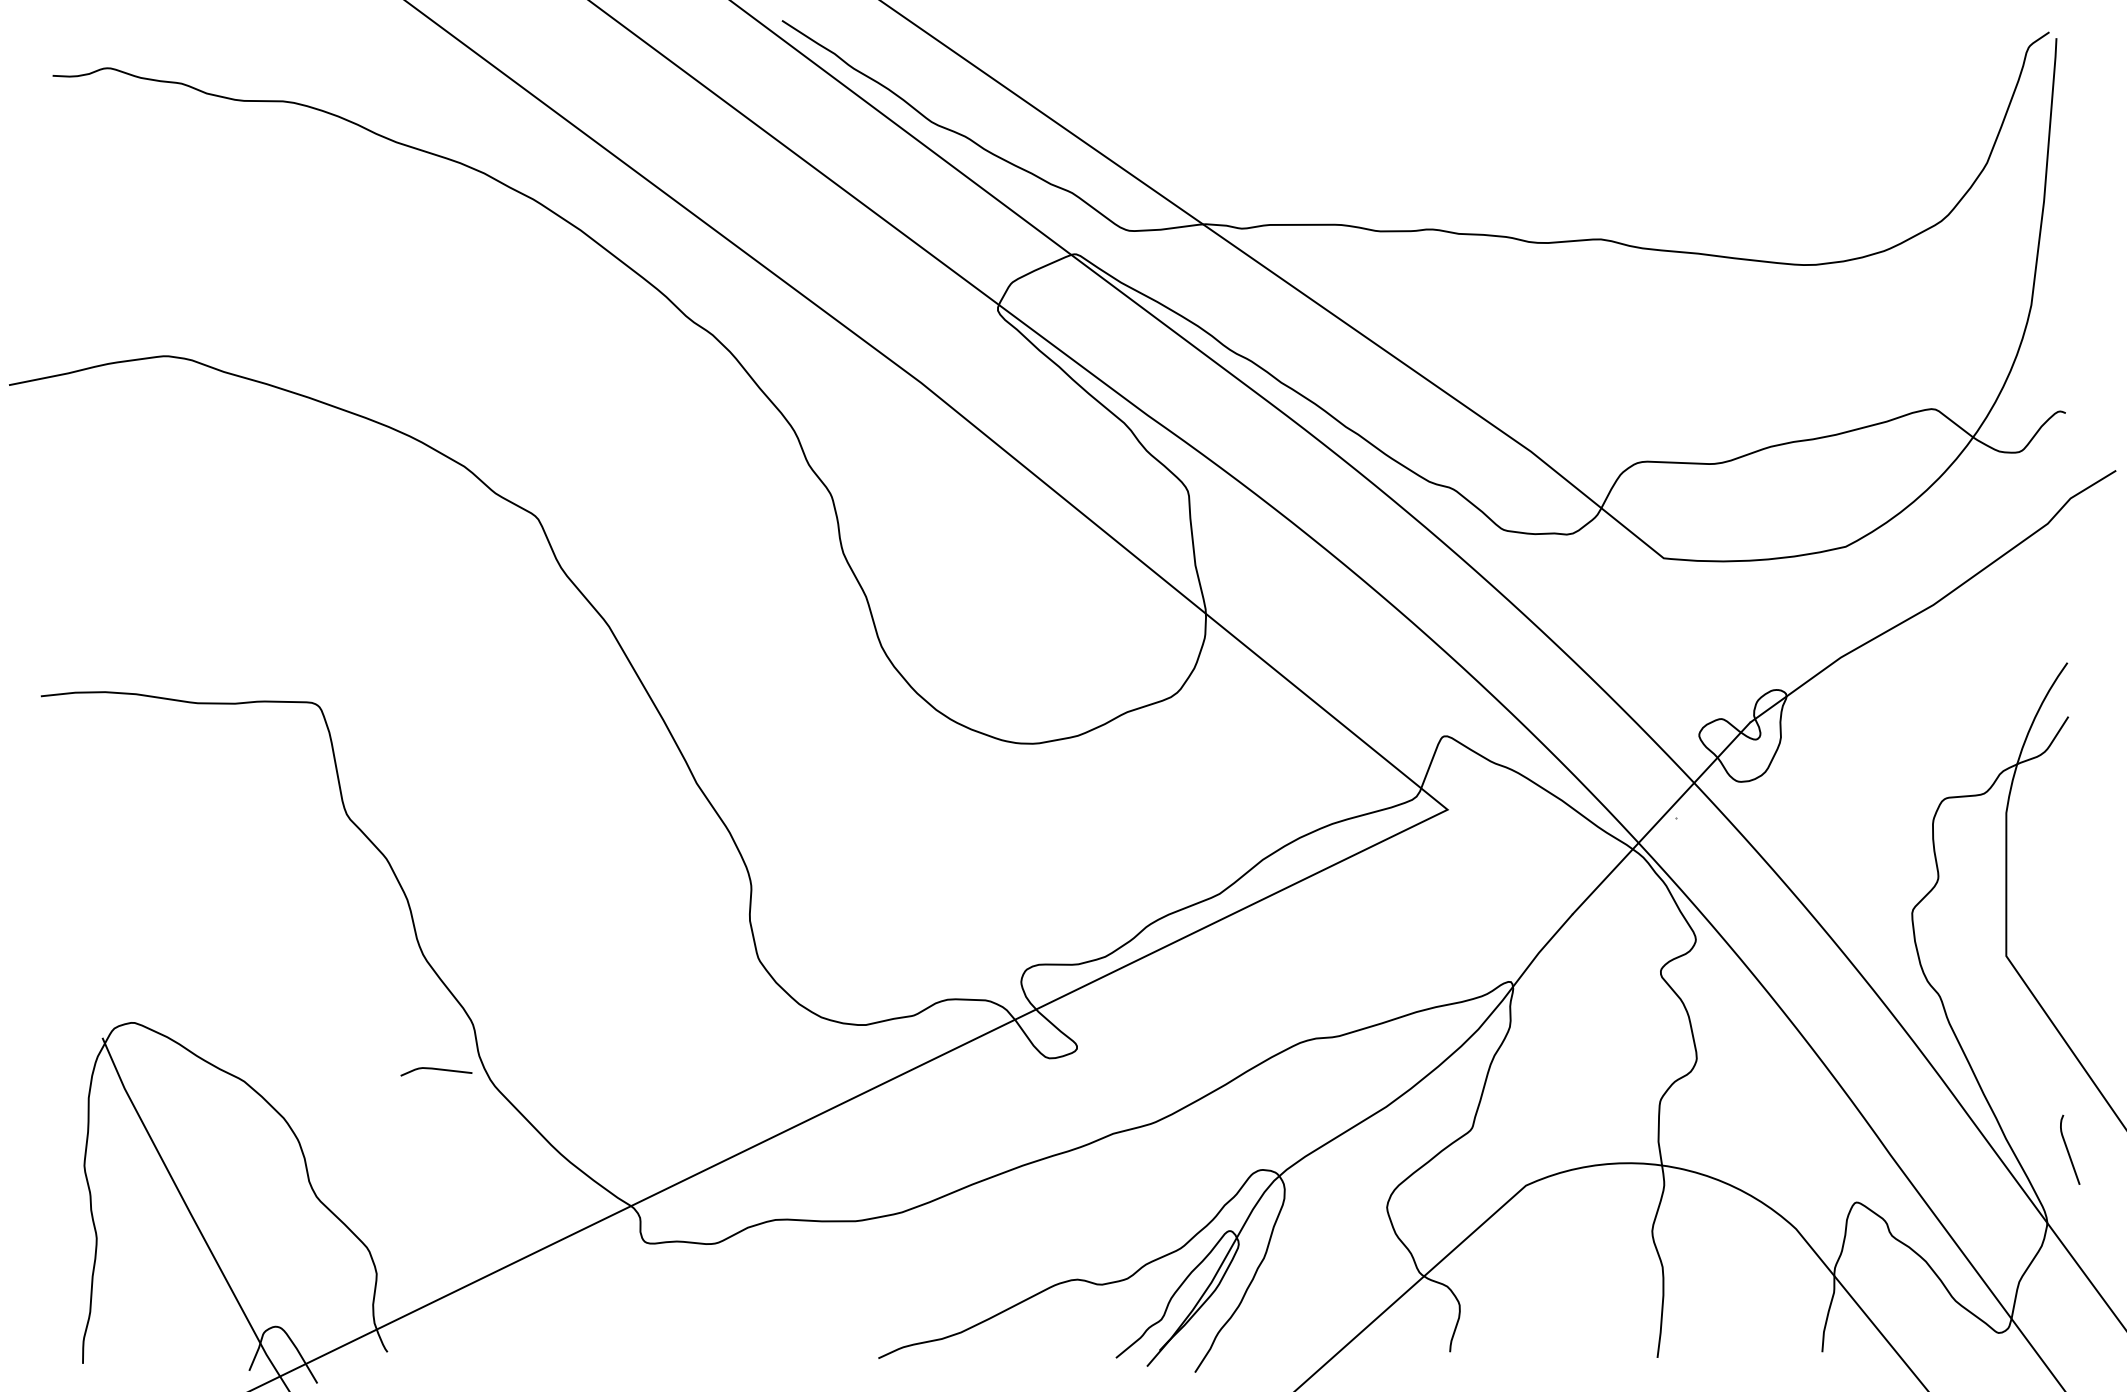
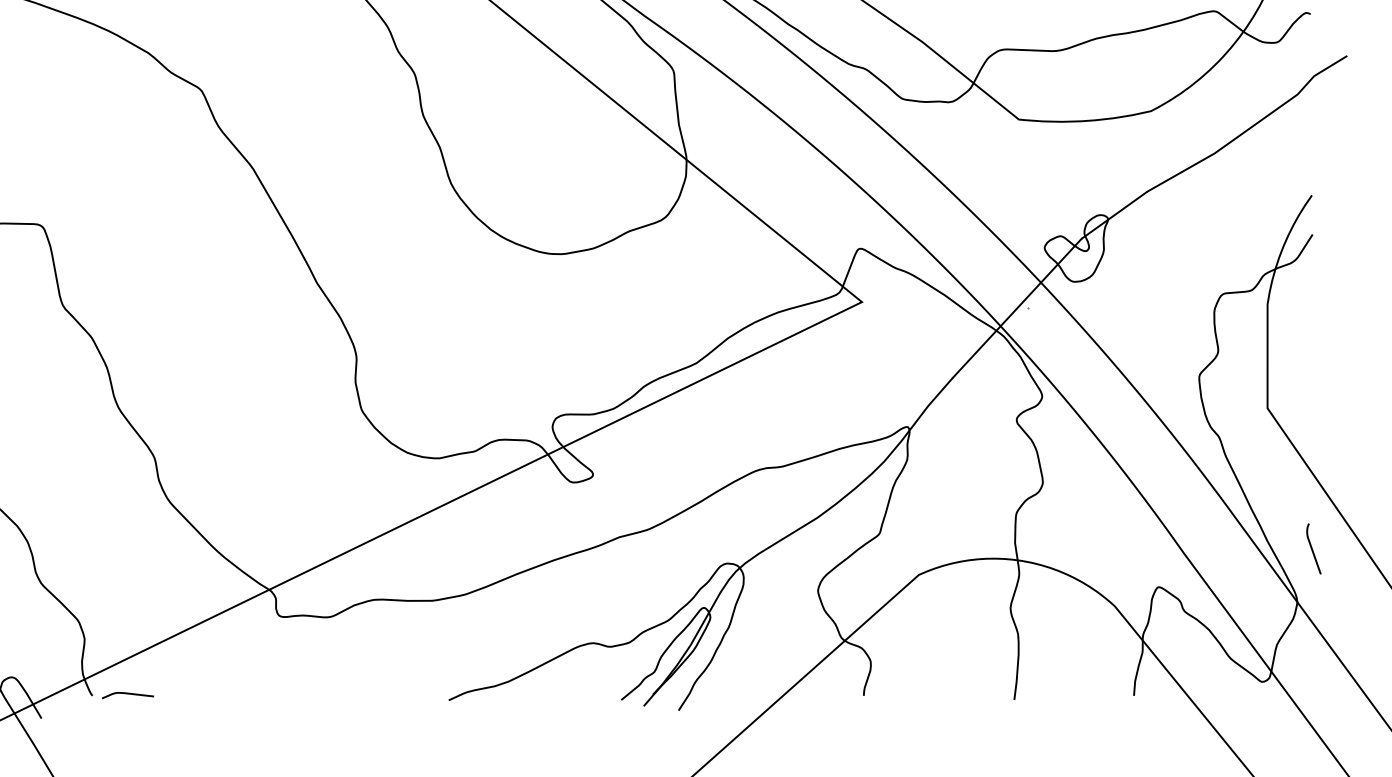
curve: (437, 1070) -> (128, 694), moved

